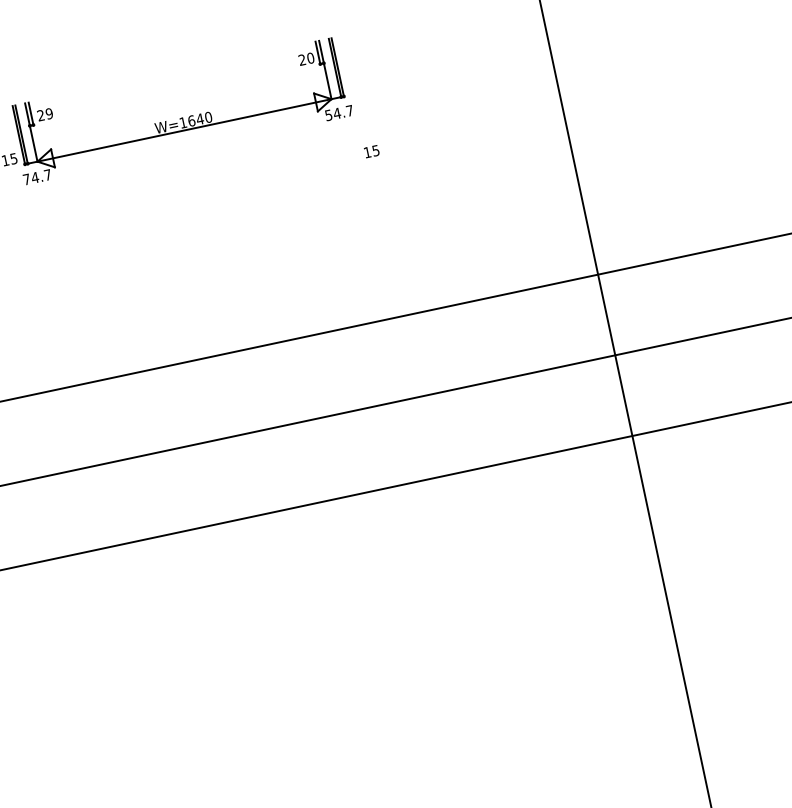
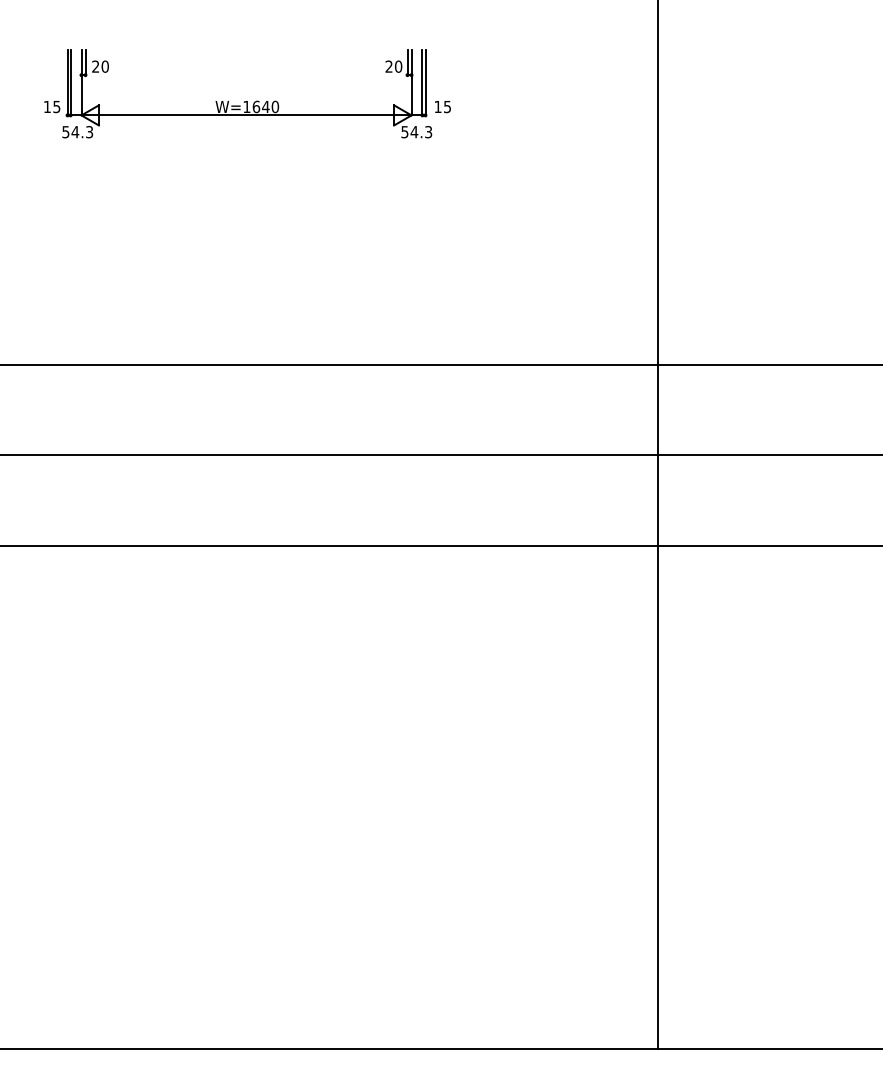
text: (349, 111) -> (428, 132), 54.7 -> 54.3
text: (48, 113) -> (104, 66), 29 -> 20
text: (371, 152) -> (442, 107), moved
text: (37, 177) -> (77, 132), 74.7 -> 54.3

